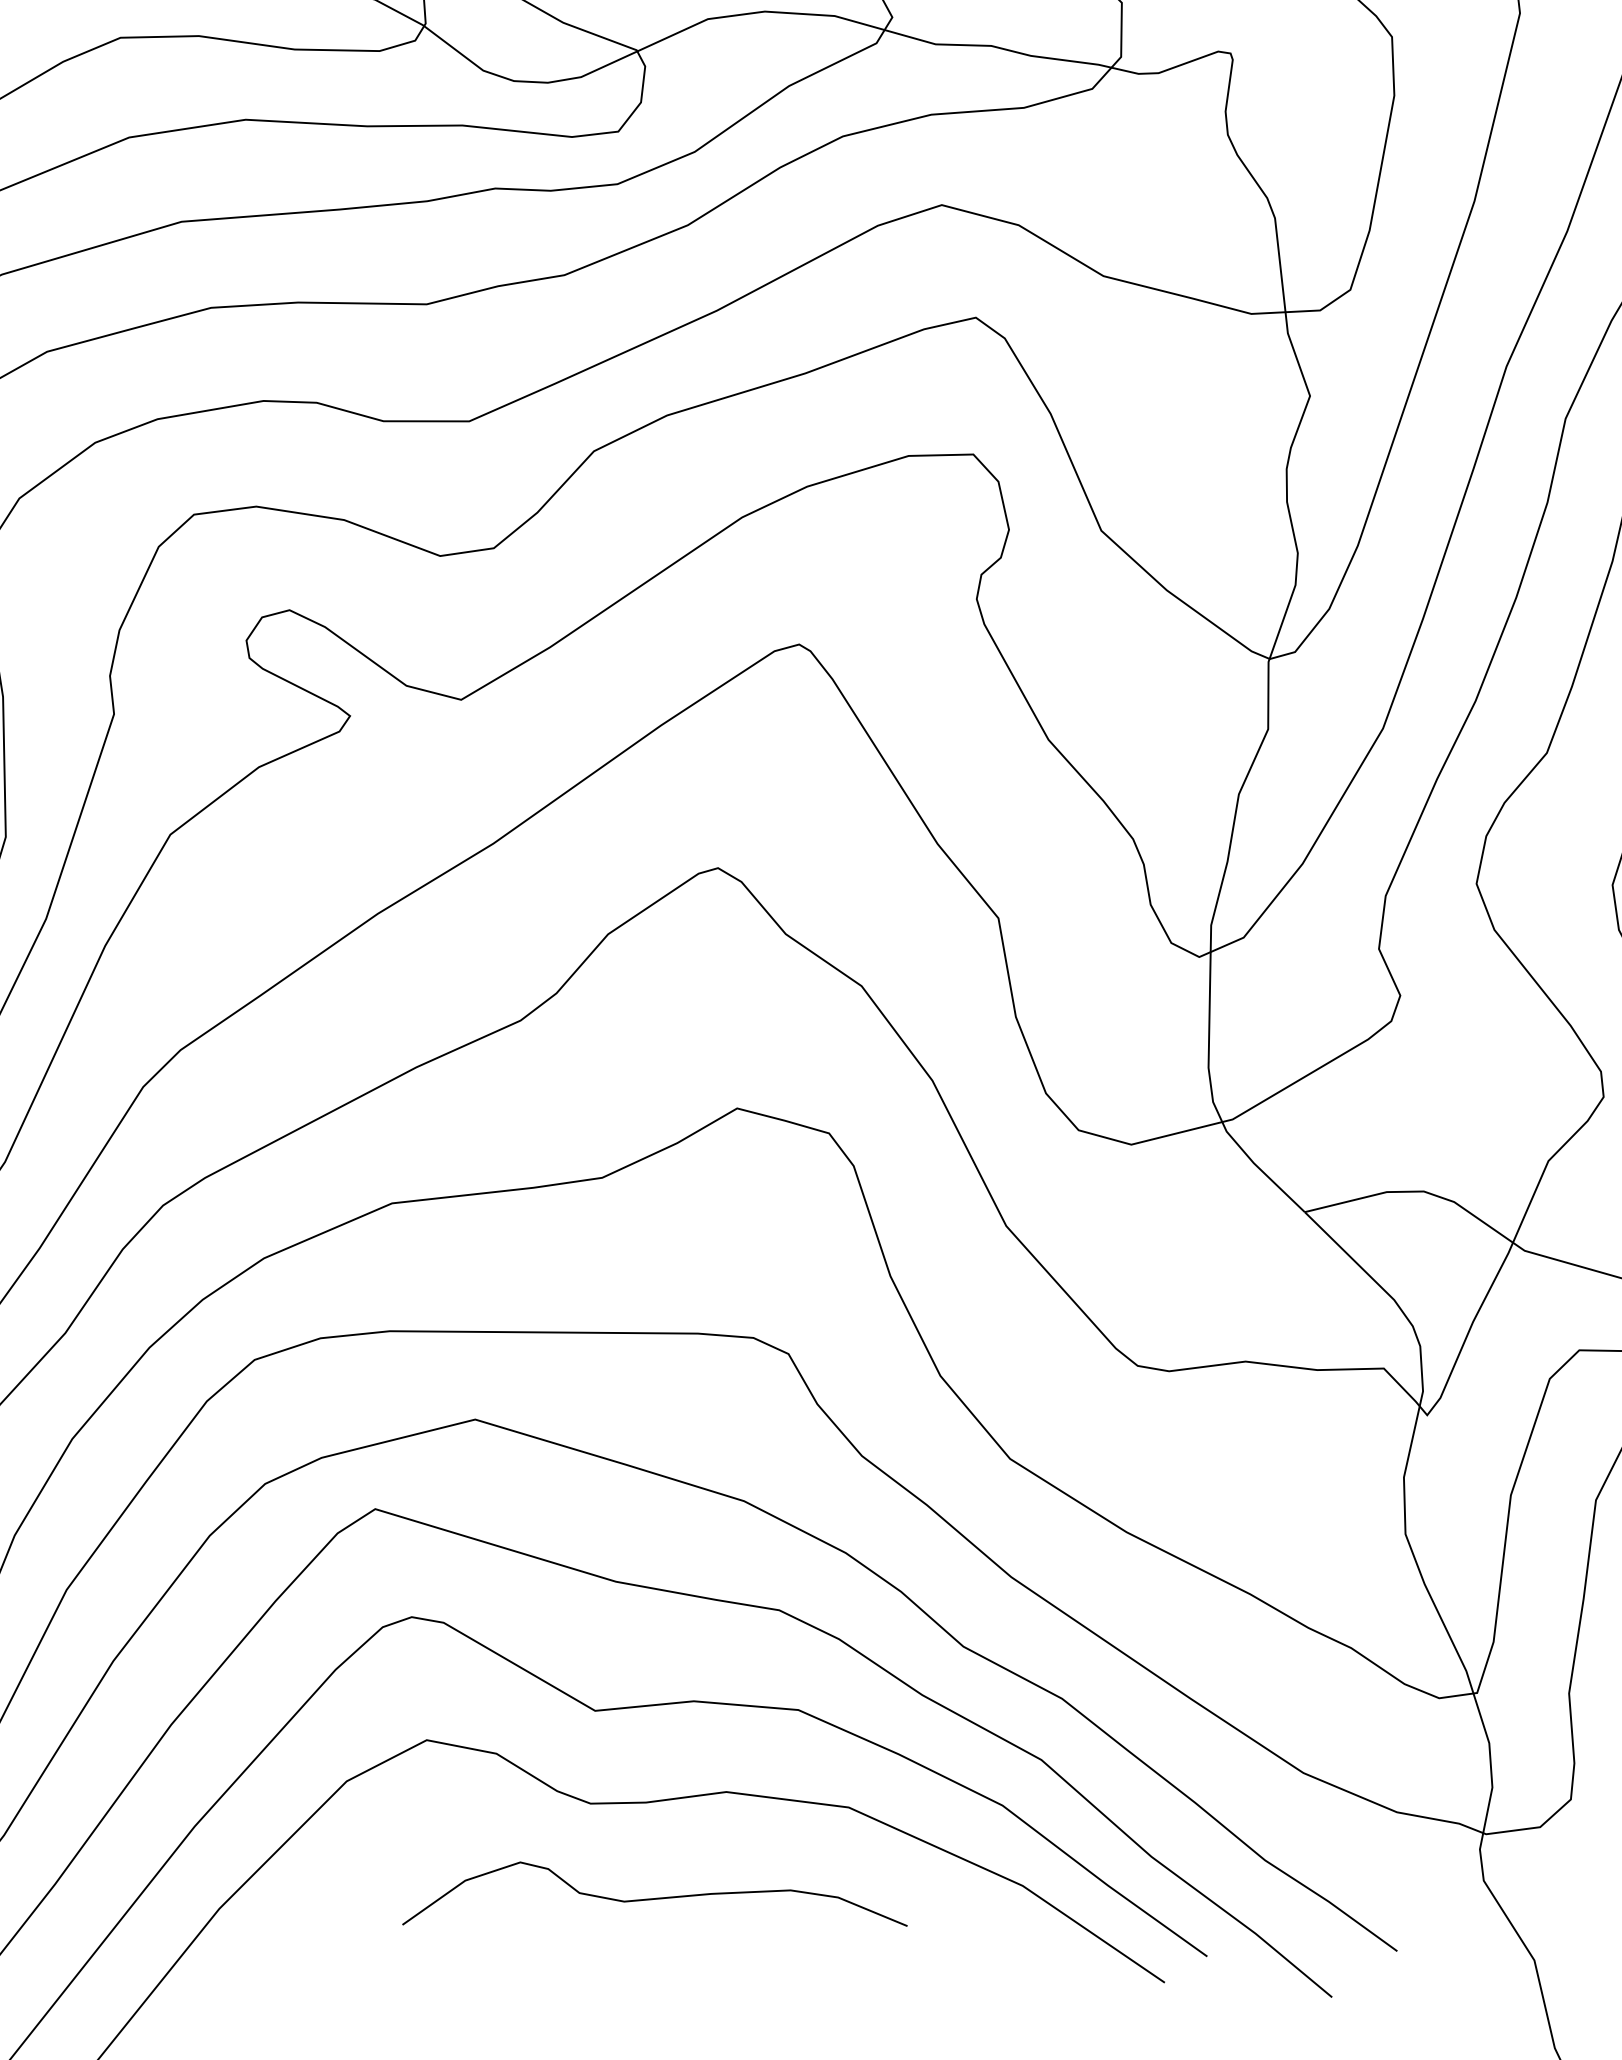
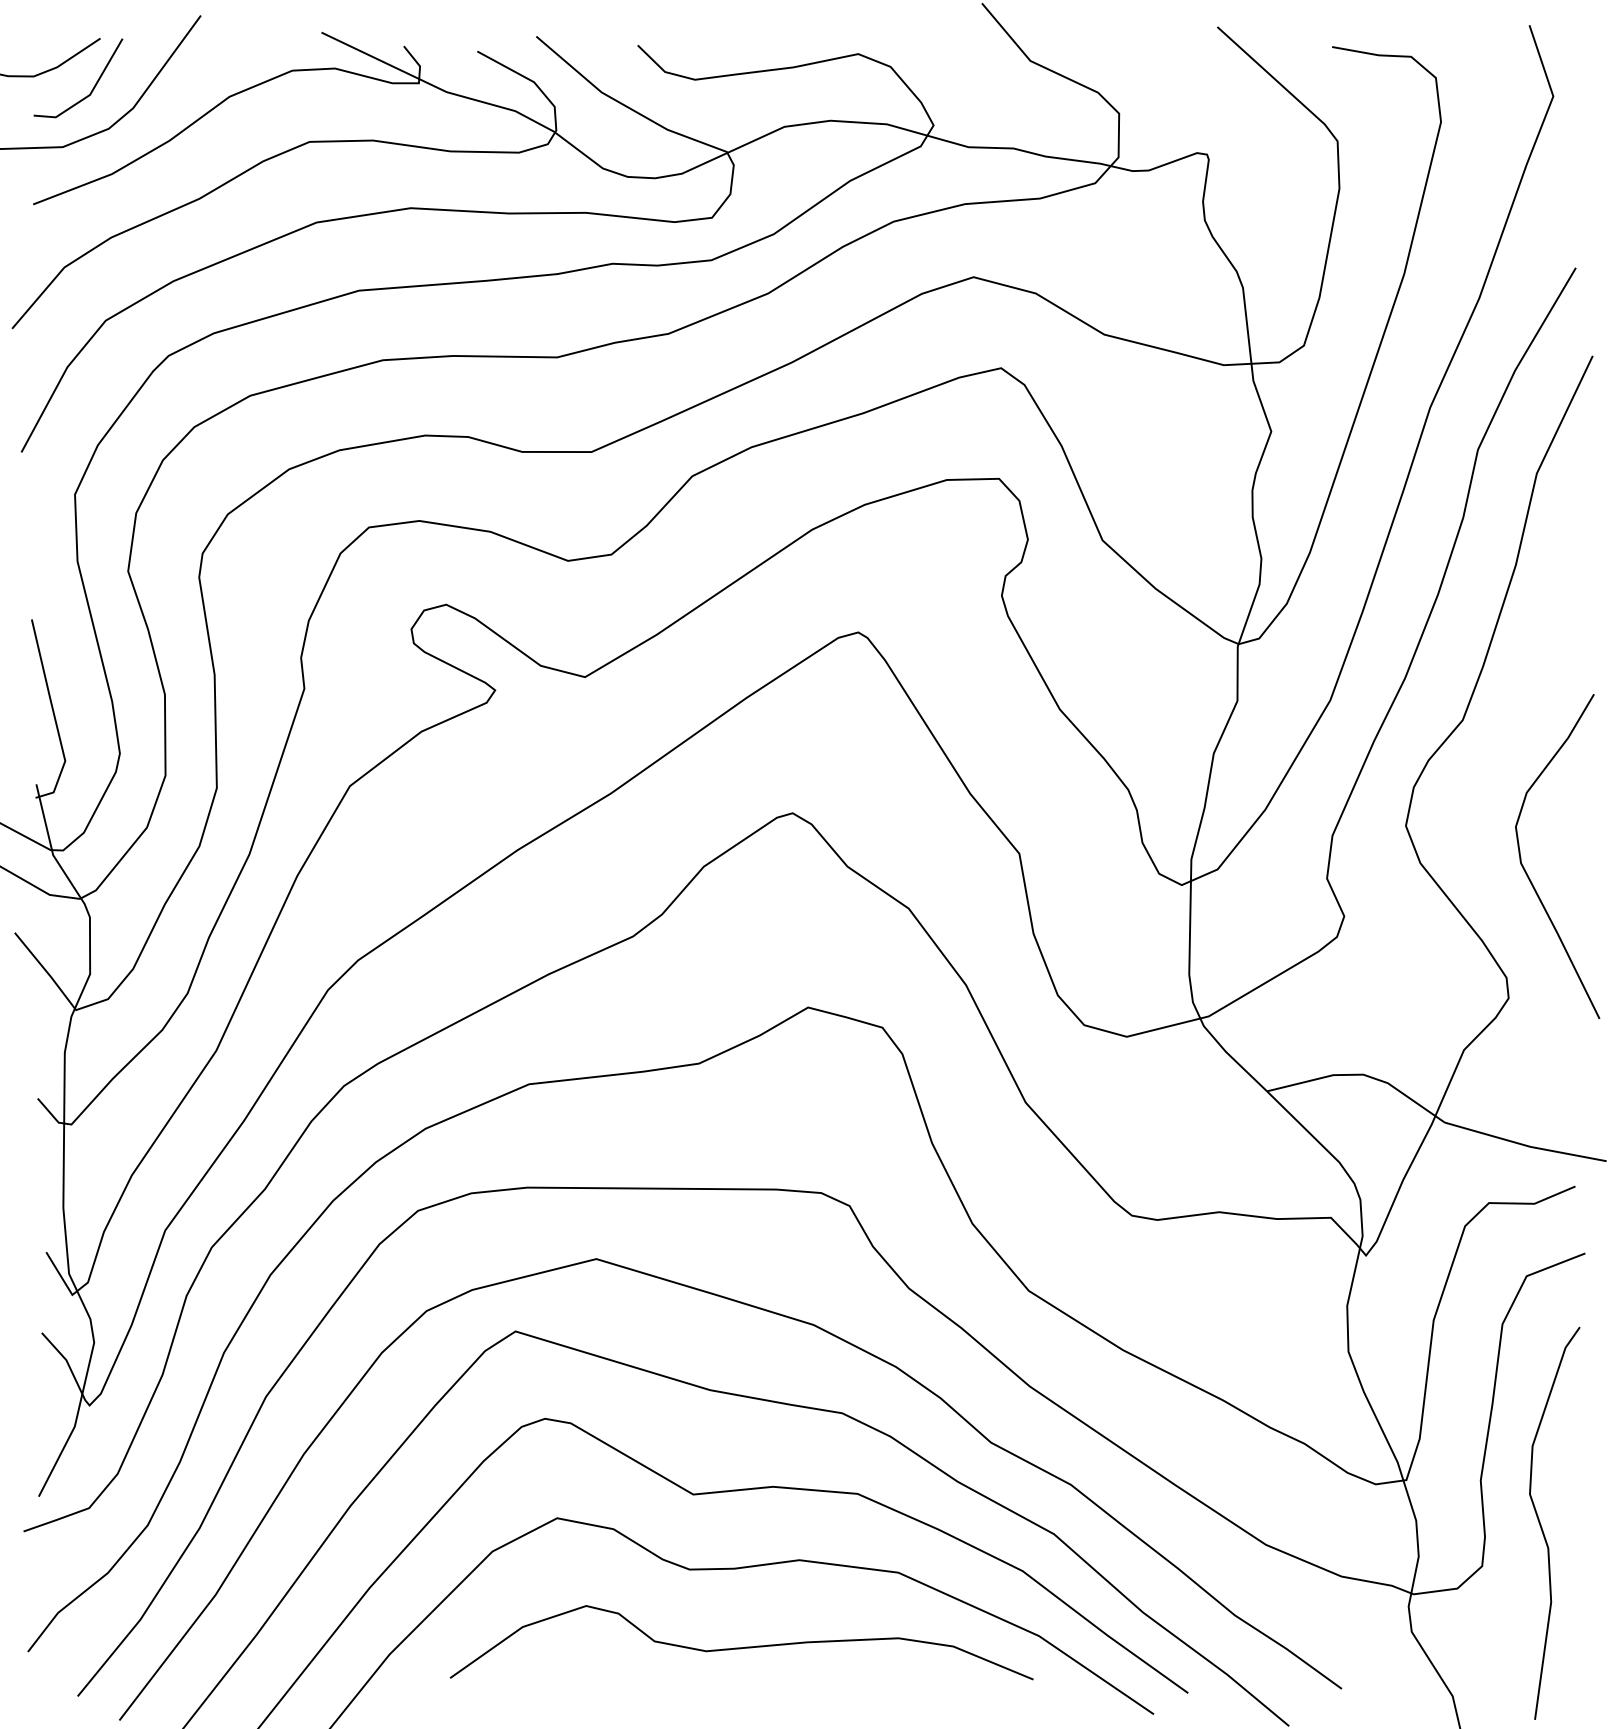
part: (654, 1893) -> (741, 1642), size x1.43

